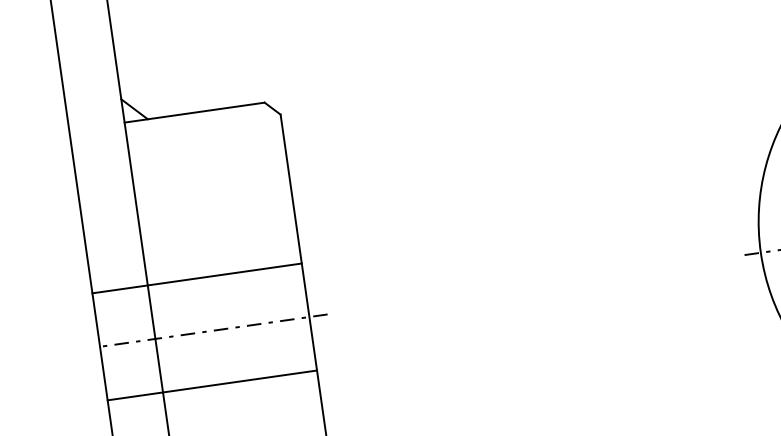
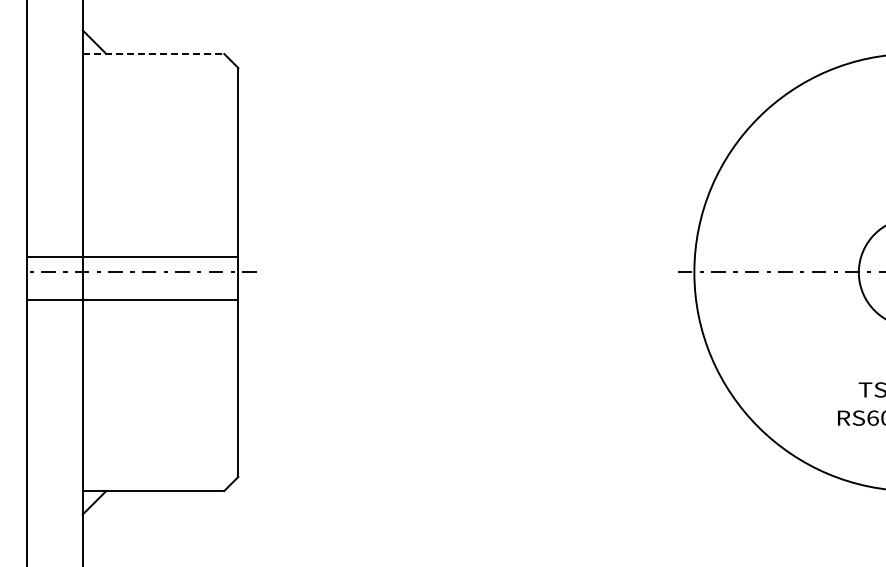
line: (194, 112) -> (153, 53), solid -> dashed
line: (196, 278) -> (132, 257), moved
line: (212, 385) -> (132, 299), moved

